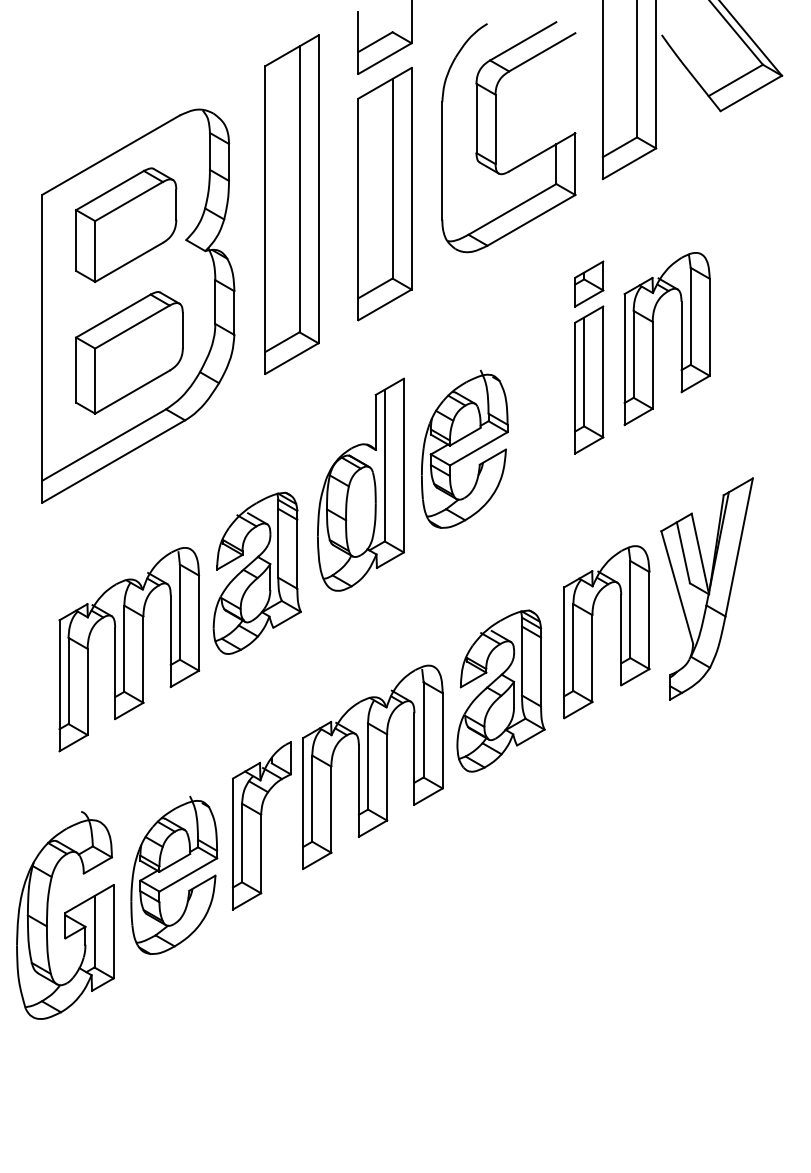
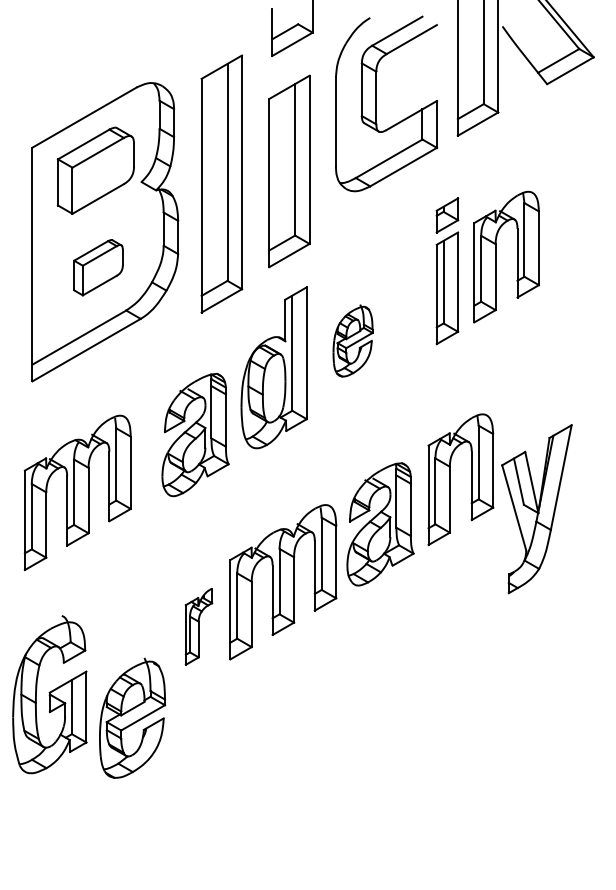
part: (384, 194) -> (289, 171), moved
part: (291, 204) -> (221, 183), moved
part: (129, 352) -> (98, 267), size x0.6
part: (464, 448) -> (352, 340), size x0.6
part: (706, 588) -> (536, 508), moved
part: (129, 649) -> (78, 492), moved
part: (261, 825) -> (198, 626), size x0.6
part: (174, 875) -> (132, 718), moved

